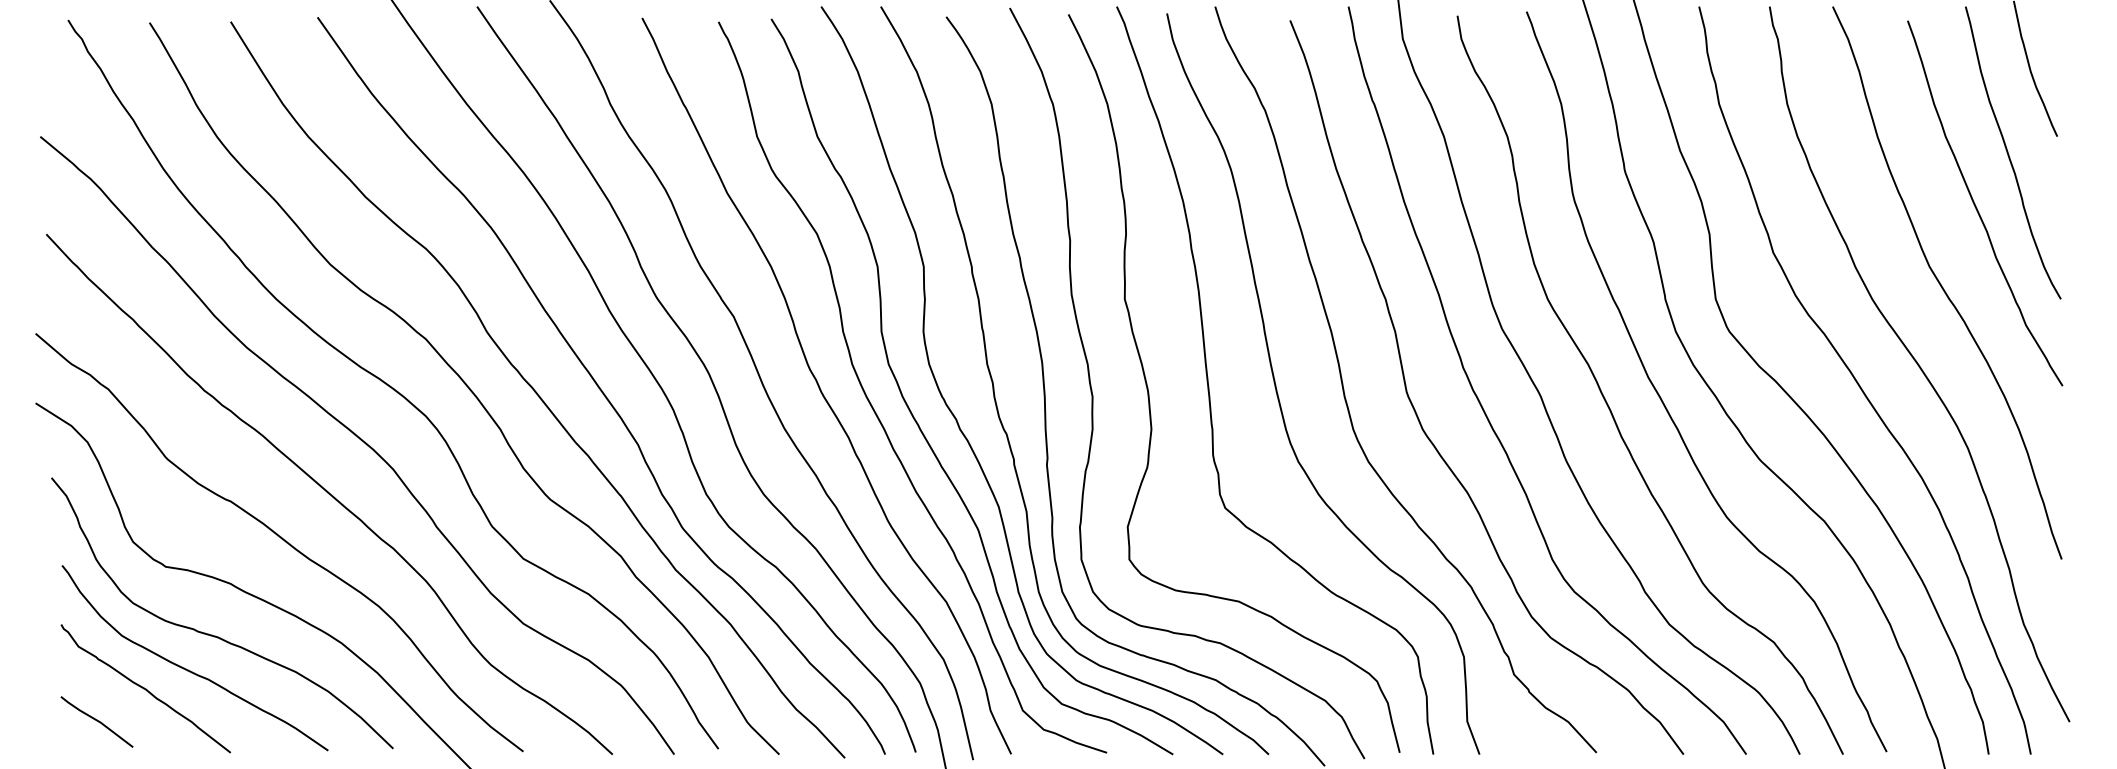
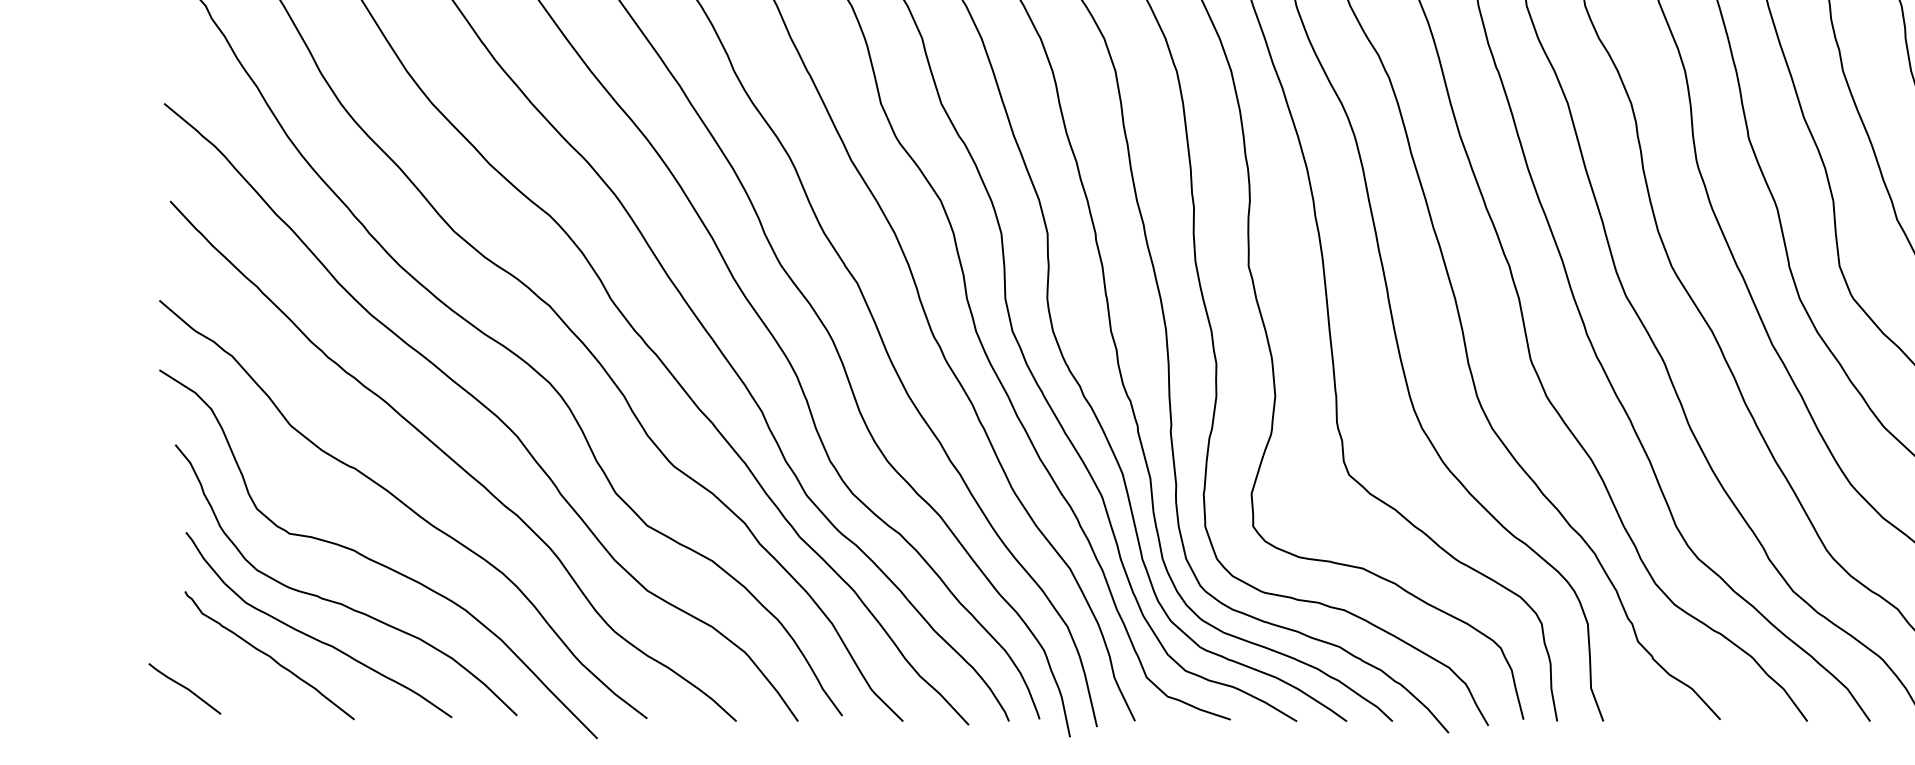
line: (96, 721) -> (184, 688), moved

